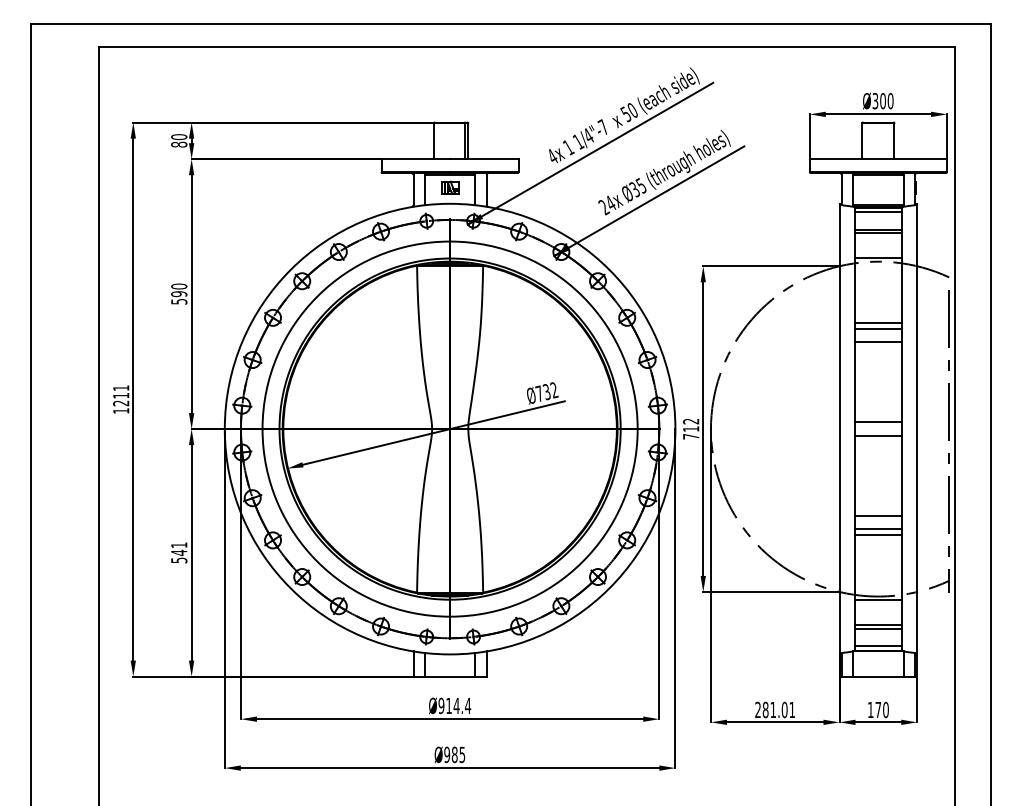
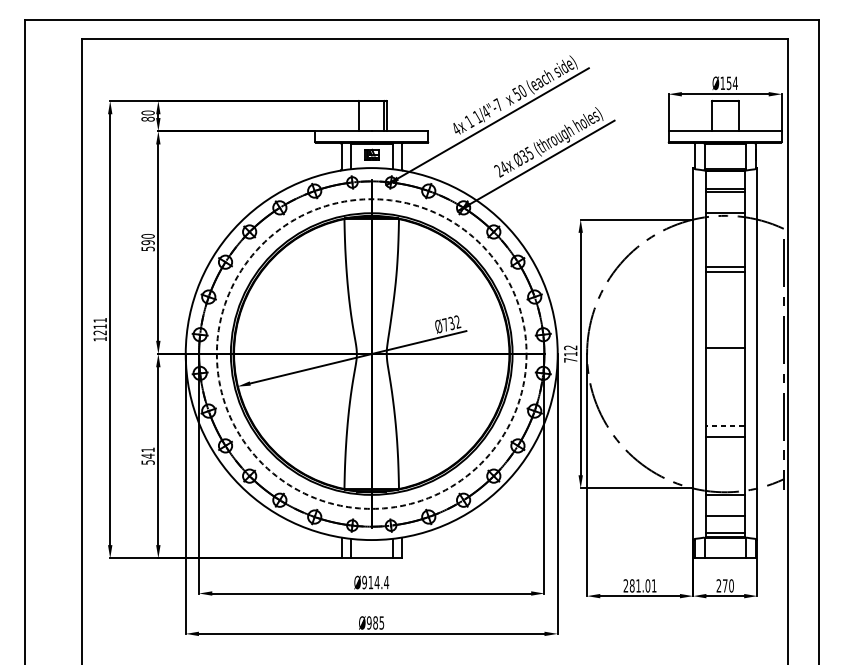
text: (882, 100) -> (728, 82), Ø300 -> Ø154
line: (878, 212) -> (725, 175), removed
line: (878, 342) -> (725, 282), removed
circle: (449, 428) -> (371, 353), solid -> dashed
line: (878, 435) -> (725, 359), removed
line: (877, 516) -> (724, 426), solid -> dashed
line: (878, 535) -> (725, 441), removed
line: (878, 628) -> (725, 518), removed
text: (870, 709) -> (718, 585), 170 -> 270

